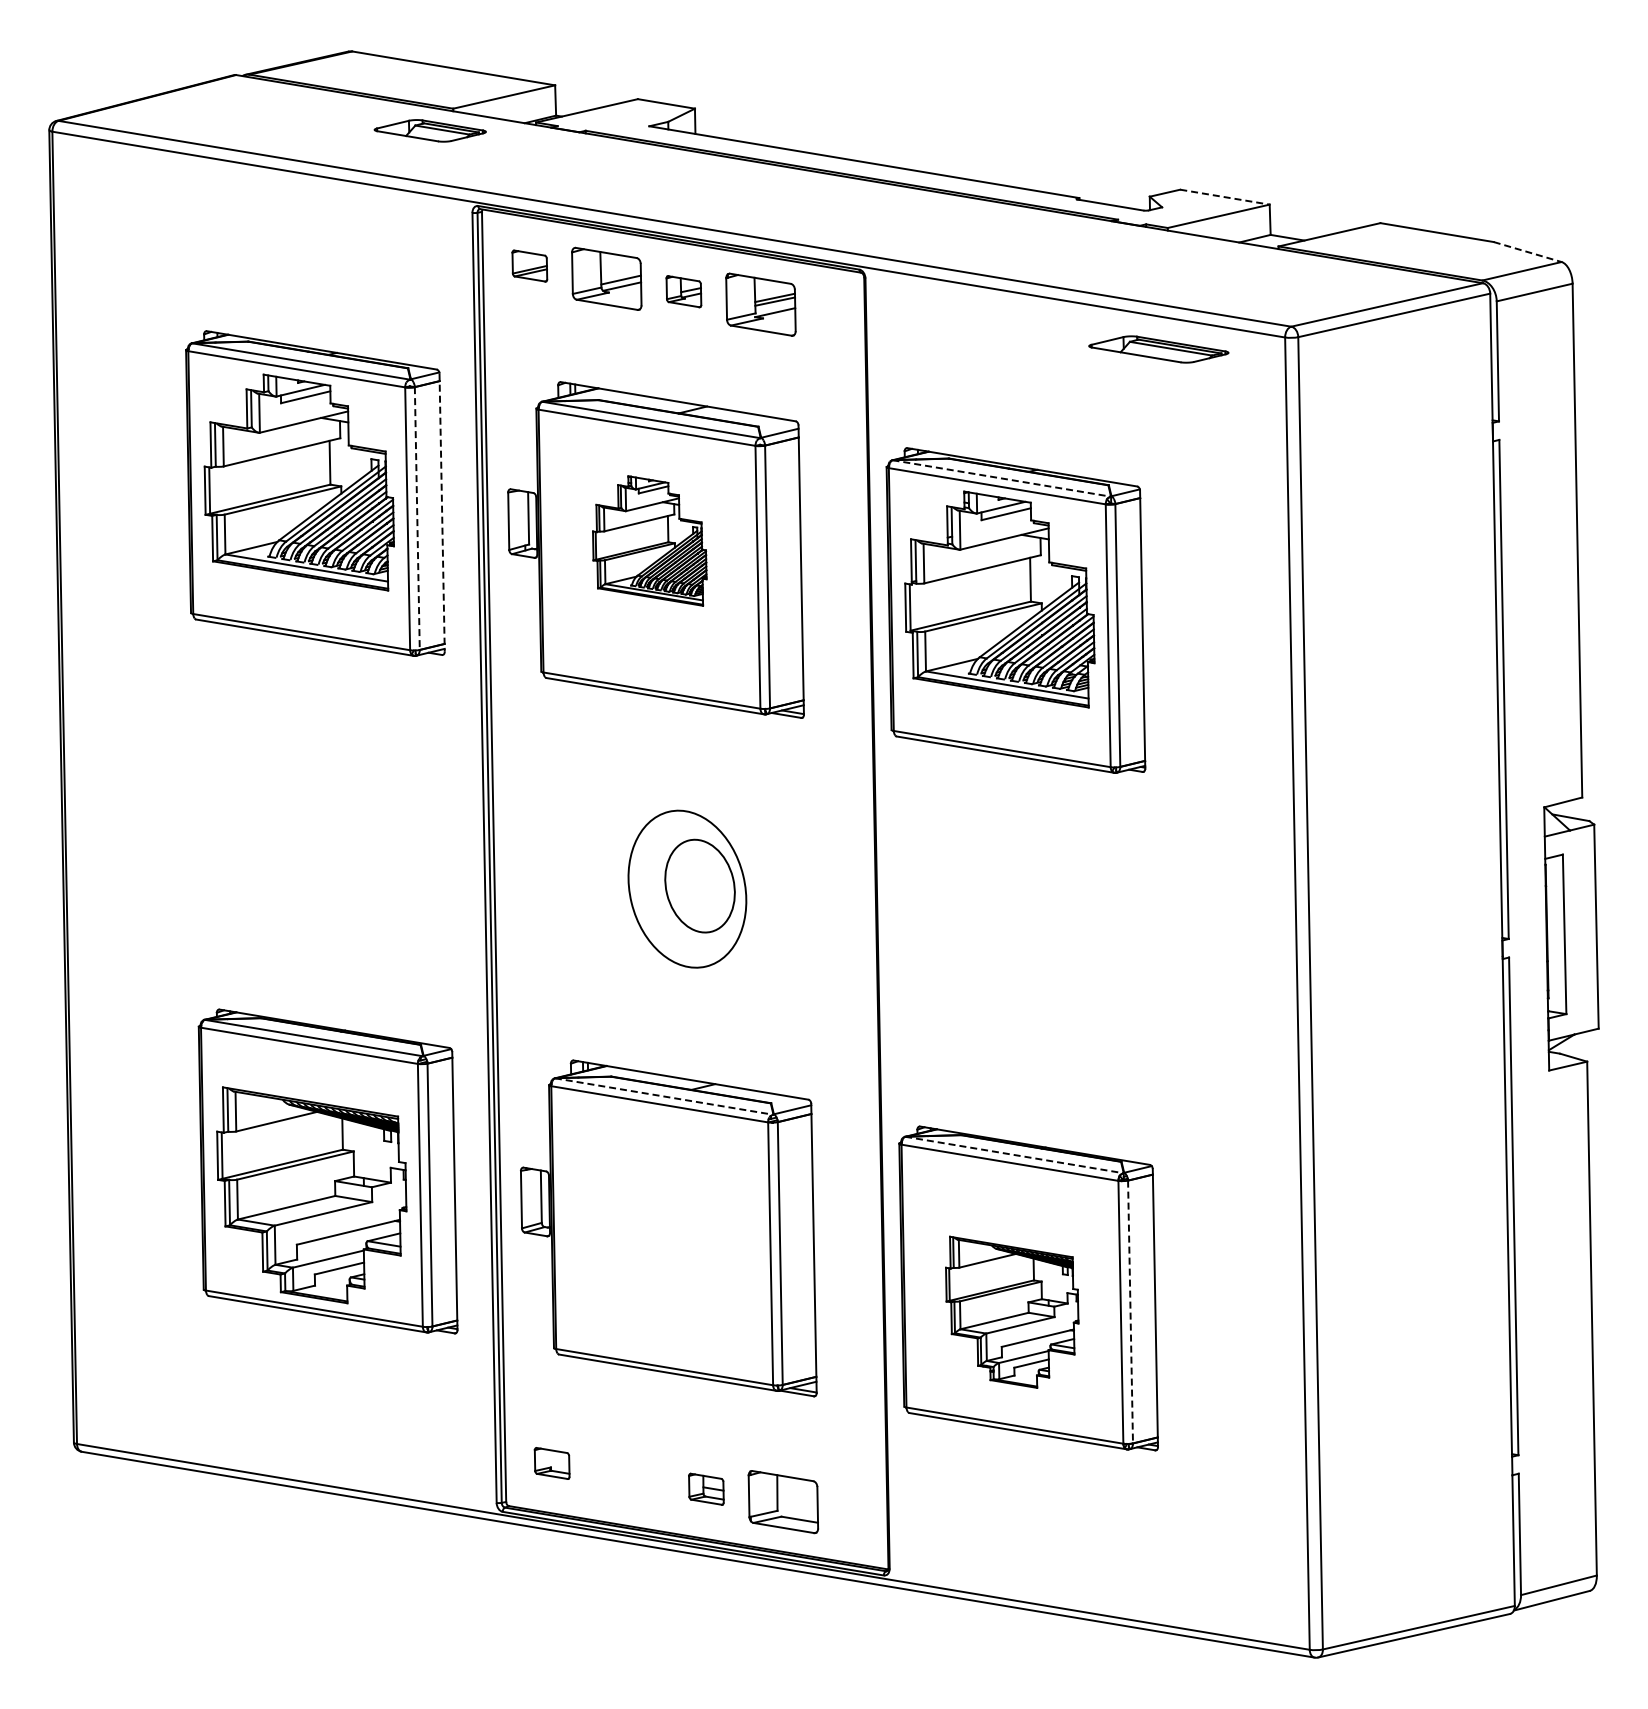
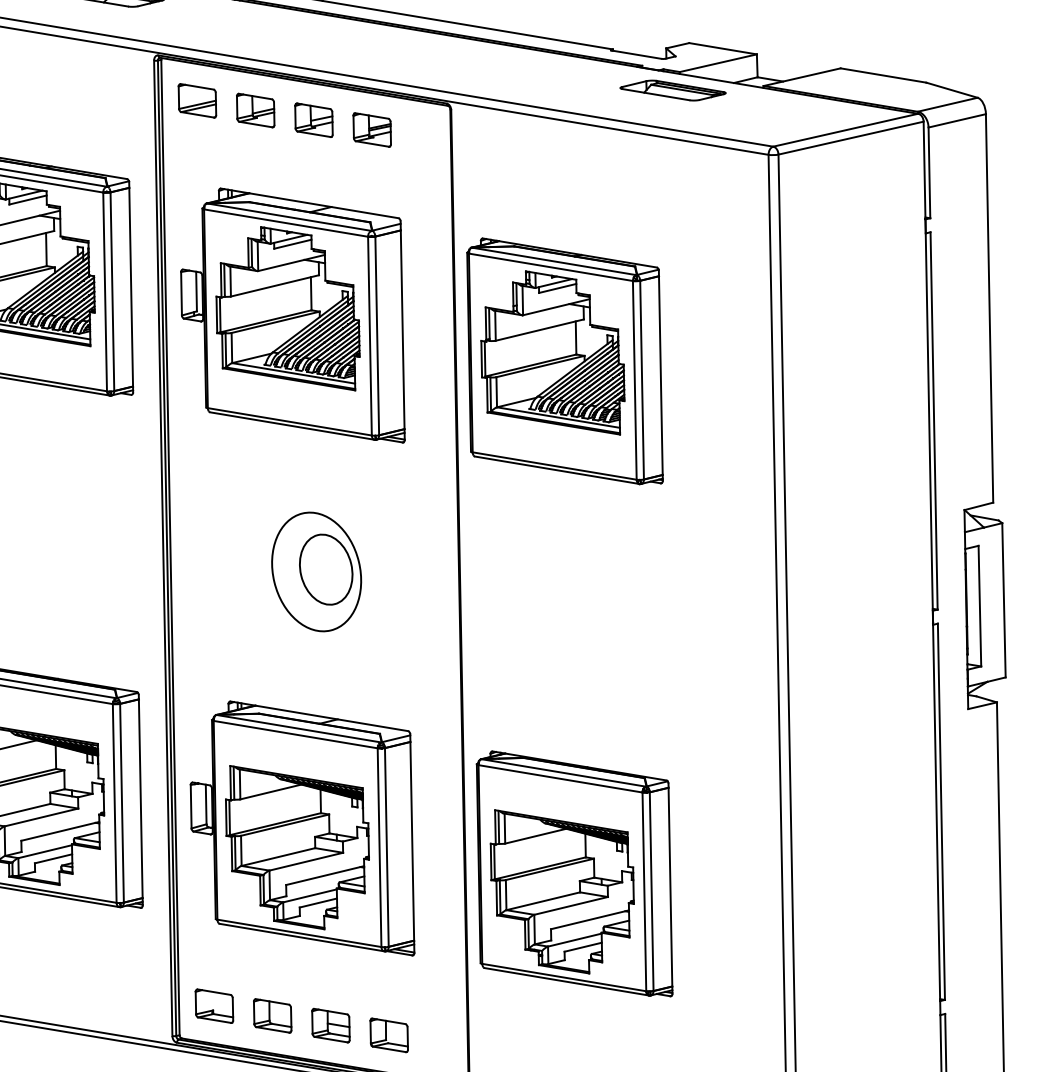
line: (1225, 197) -> (723, 48), dashed -> solid
line: (1528, 252) -> (952, 90), dashed -> solid
part: (529, 265) -> (197, 100), size x1.43
part: (606, 278) -> (255, 110), size x0.71
part: (683, 291) -> (313, 120), size x1.43
part: (760, 304) -> (371, 129), size x0.71
part: (1158, 349) -> (672, 90), moved
line: (1001, 478) -> (554, 261), dashed -> solid
line: (442, 513) -> (131, 287), dashed -> solid
line: (417, 519) -> (112, 292), dashed -> solid
part: (649, 540) -> (287, 308), size x1.67
line: (664, 1096) -> (299, 728), dashed -> solid
line: (1014, 1155) -> (563, 773), dashed -> solid
part: (661, 1253) -> (297, 847), added
part: (1011, 1312) -> (561, 892), size x1.43
line: (1130, 1312) -> (651, 892), dashed -> solid
part: (551, 1463) -> (213, 1006), size x1.43
part: (629, 1476) -> (272, 1016), added
part: (706, 1489) -> (331, 1025), size x1.43
part: (783, 1501) -> (389, 1034), size x0.71

